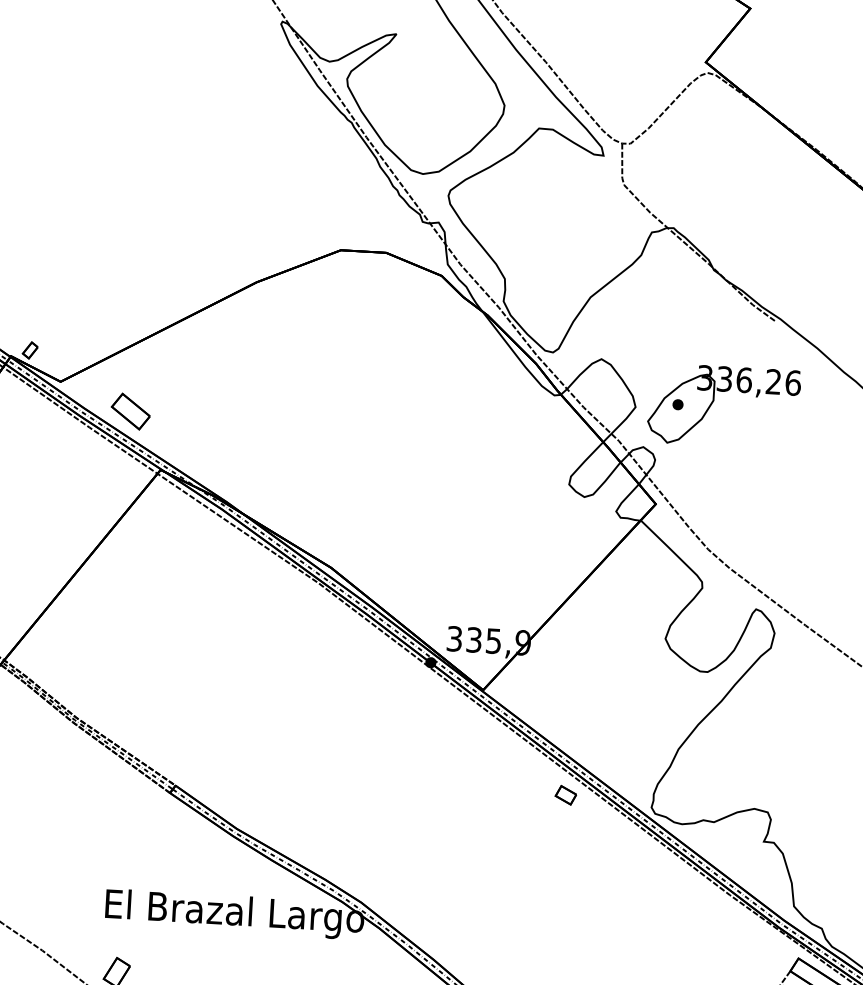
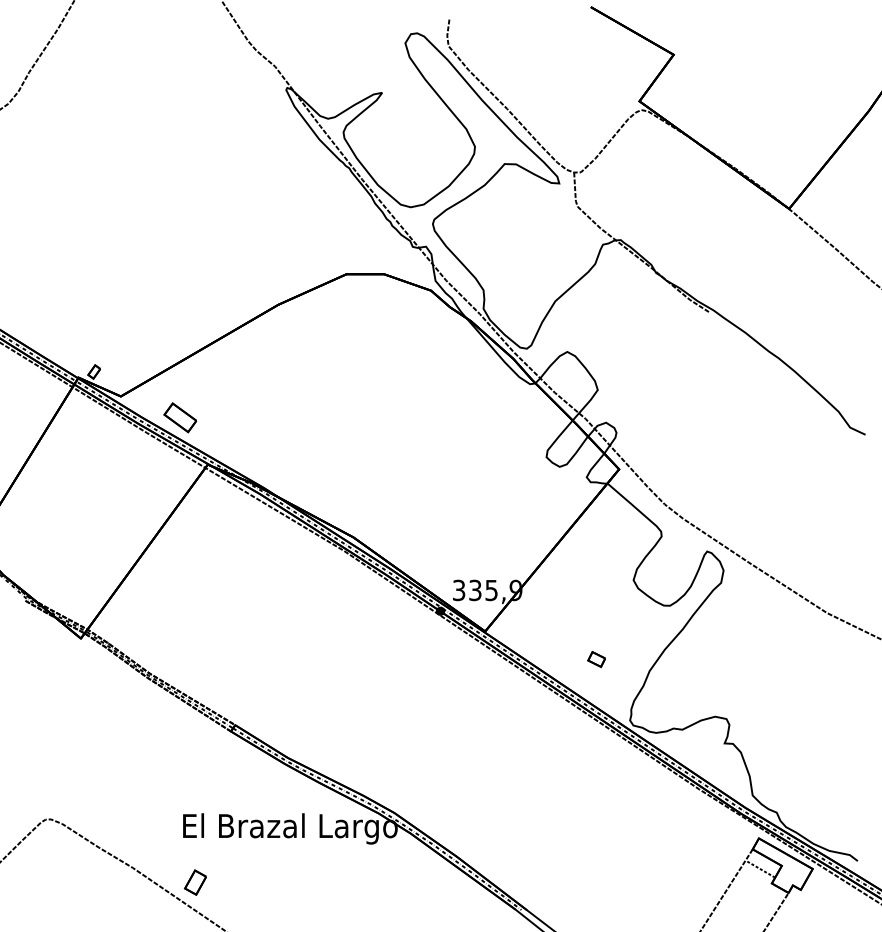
part: (714, 402) -> (662, 382), removed
part: (565, 795) -> (596, 659), moved

